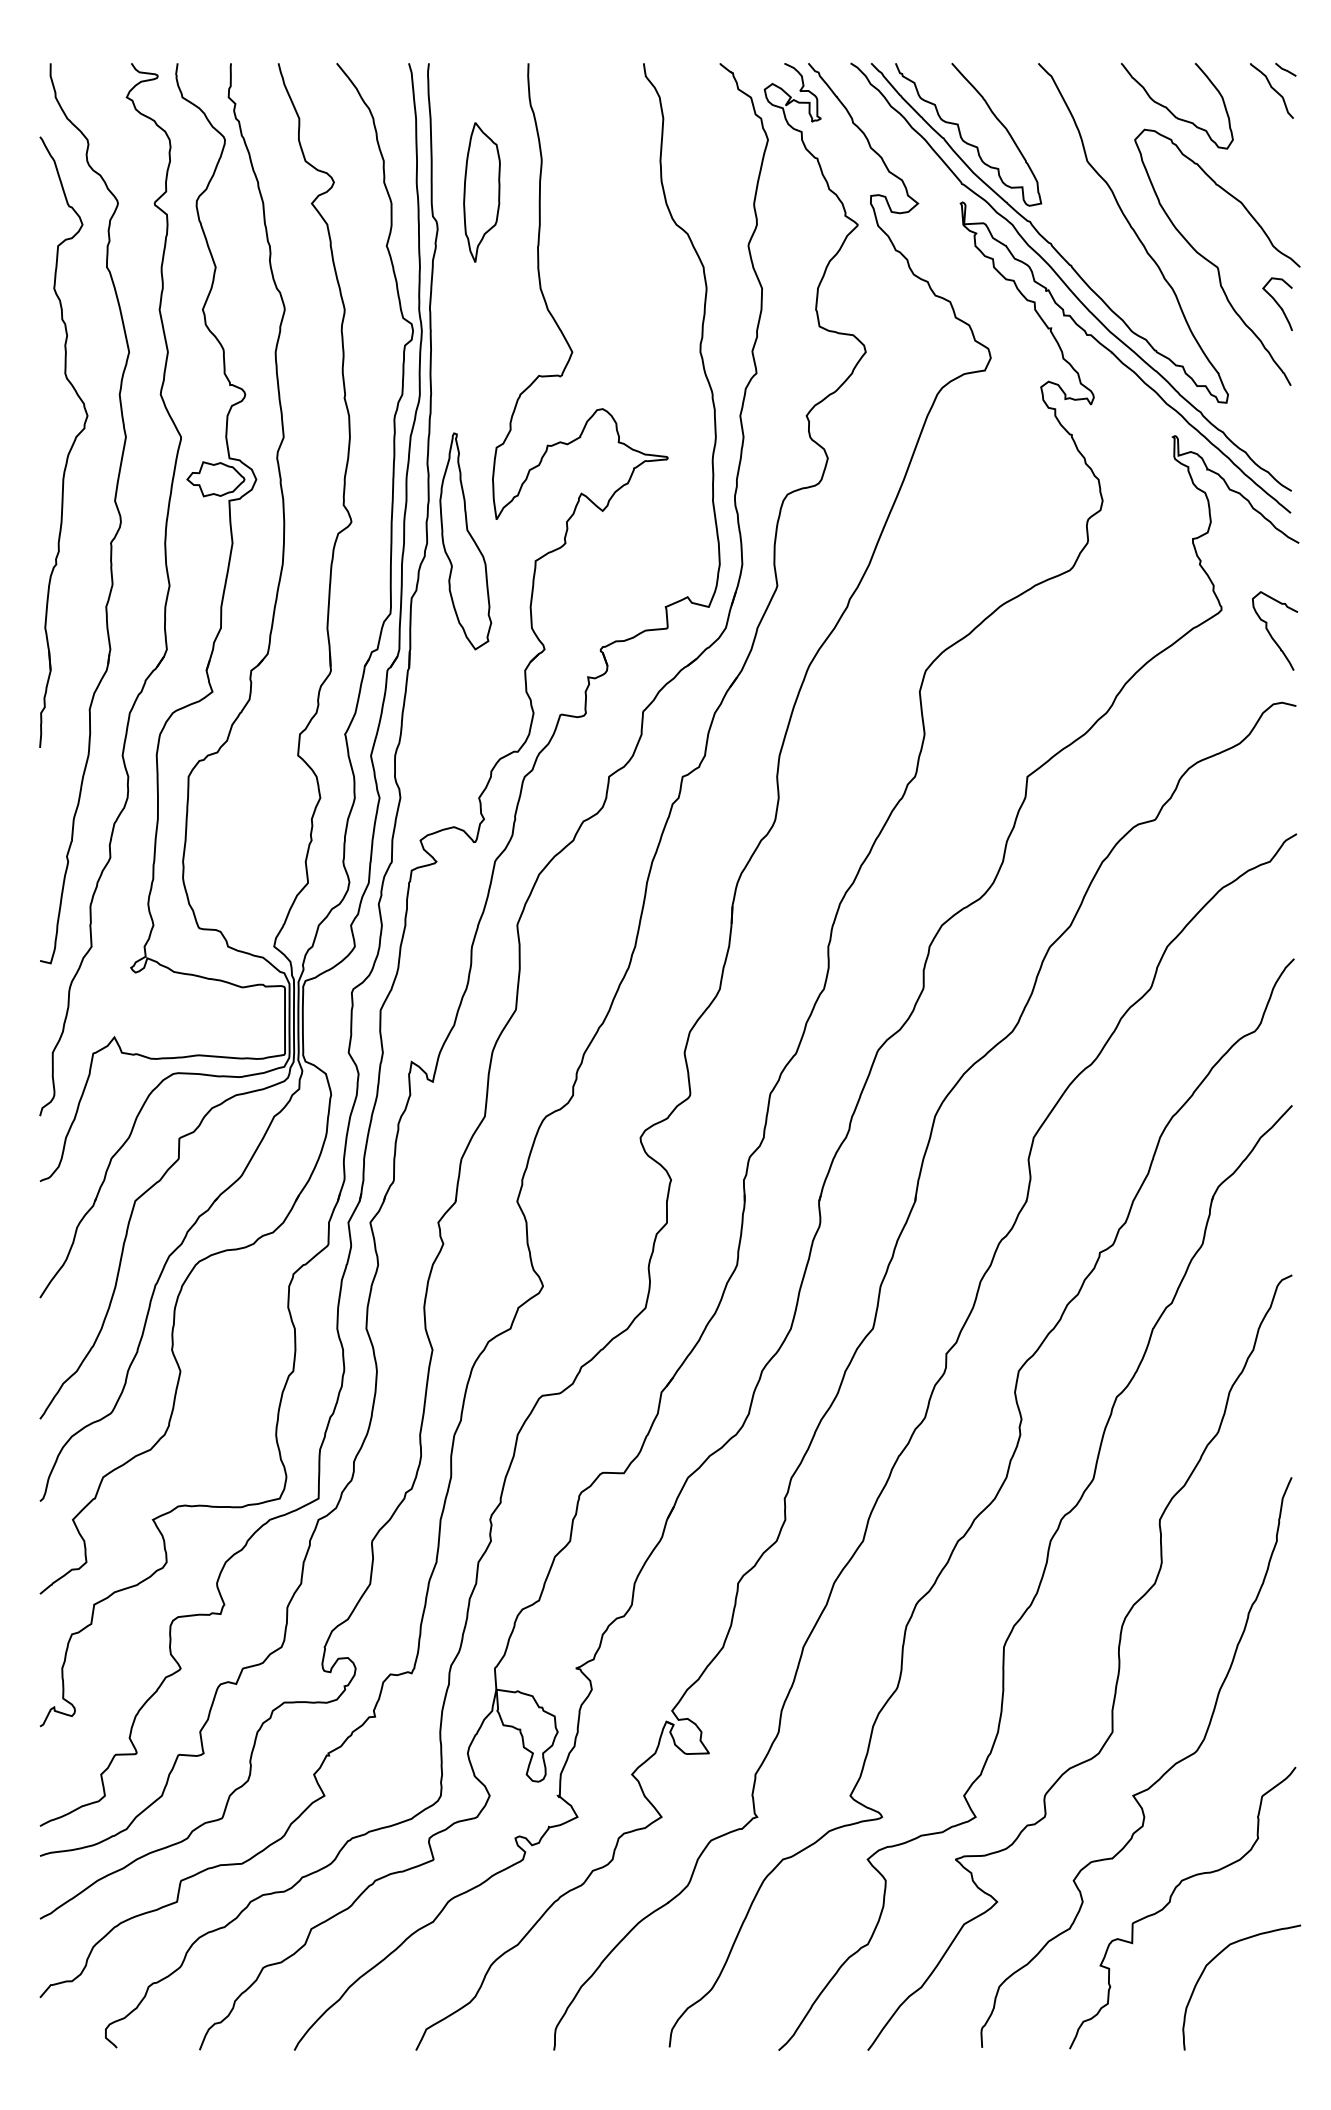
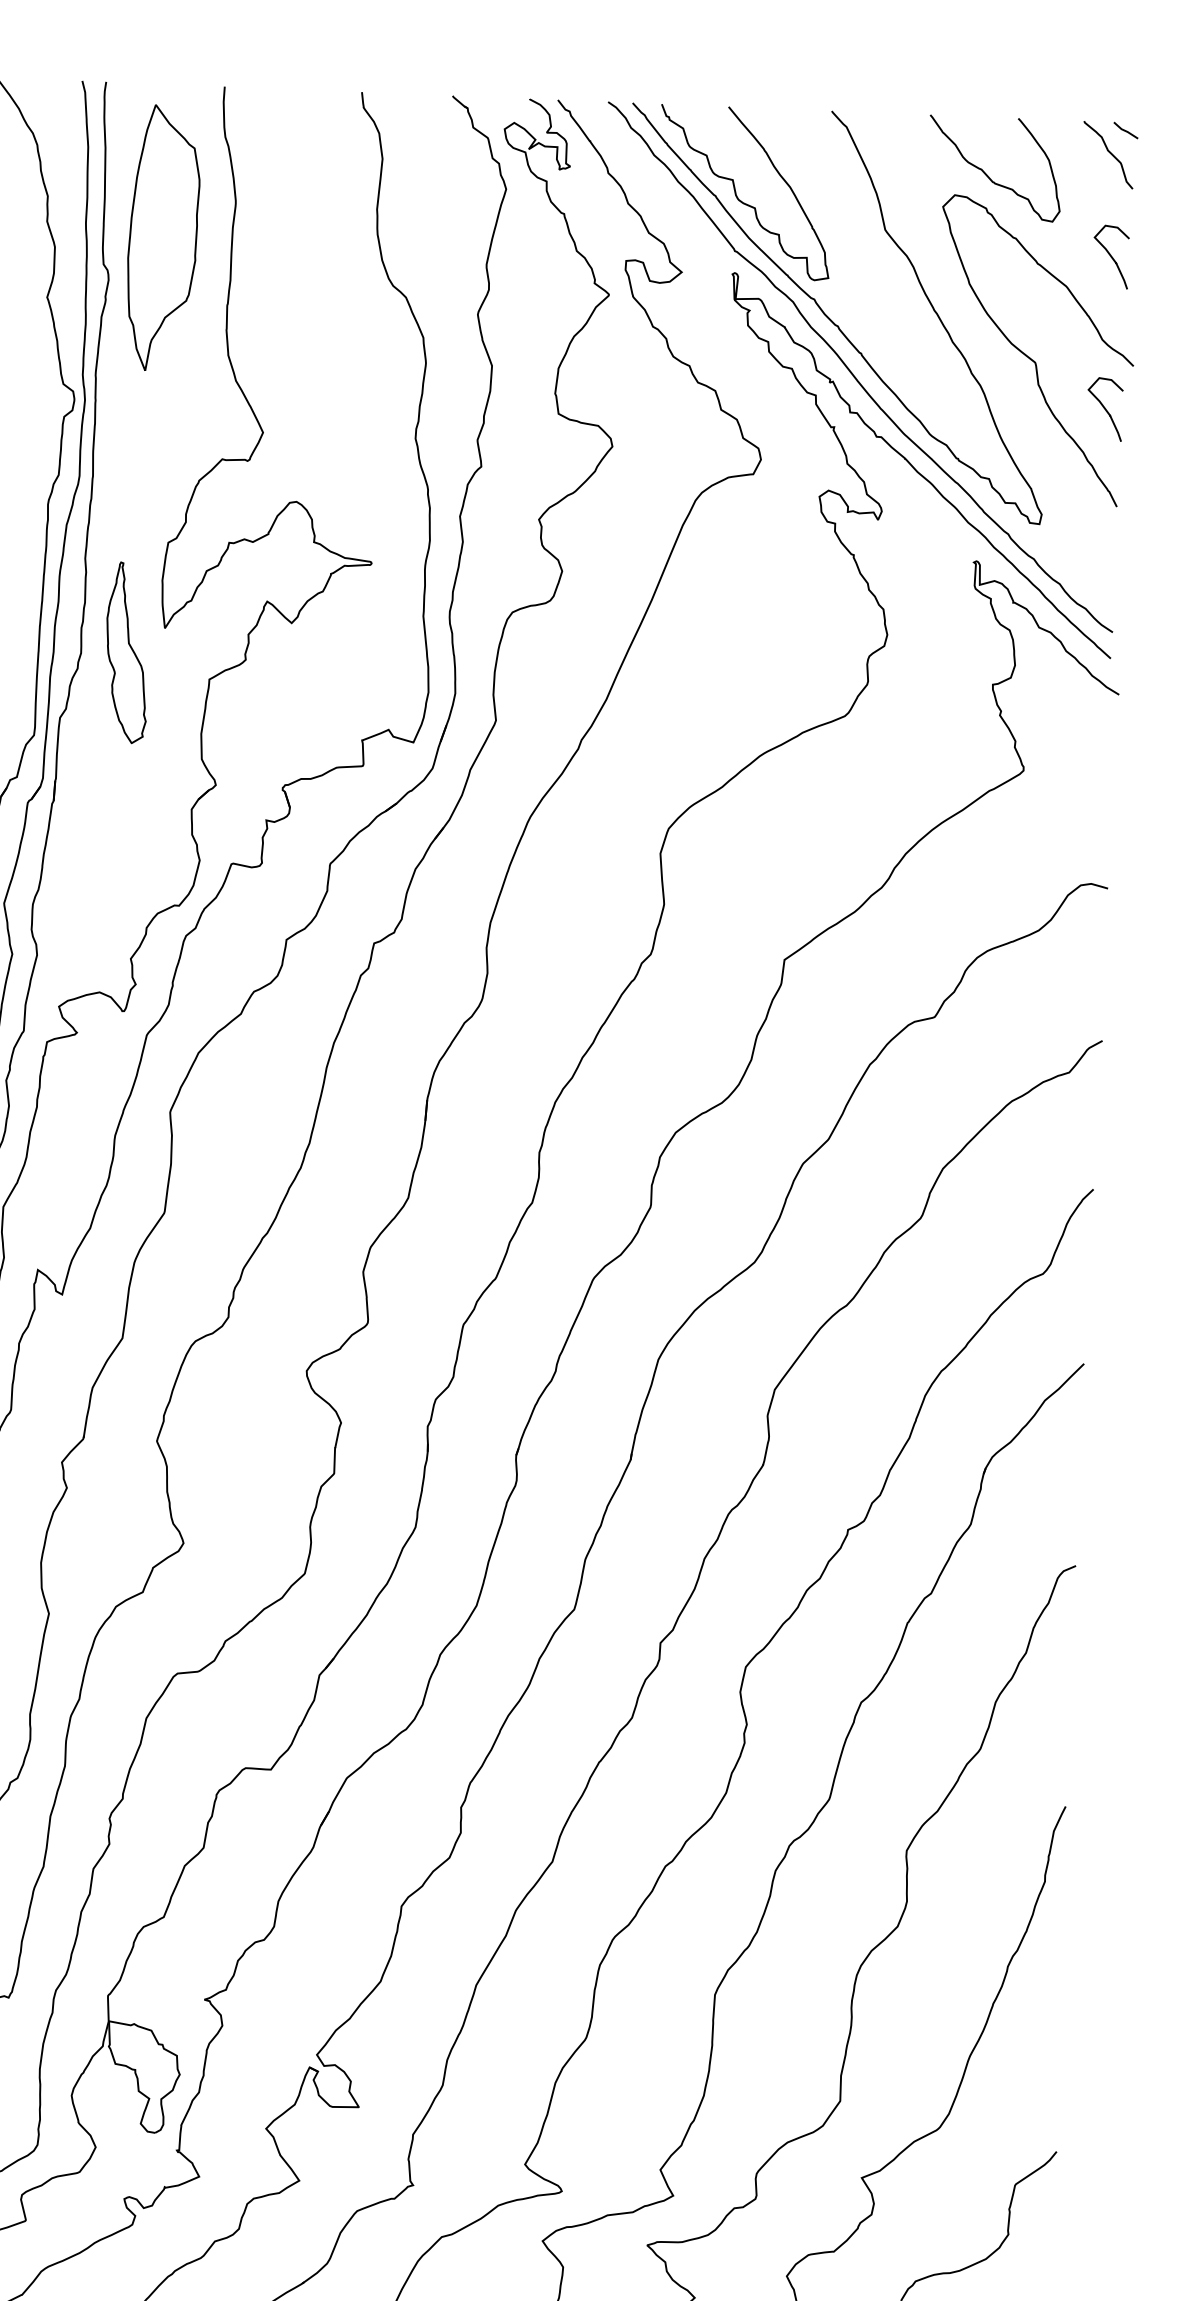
curve: (1277, 176) -> (1110, 257), added
part: (481, 192) -> (162, 238), size x1.6
part: (465, 541) -> (126, 652), size x0.7
curve: (1271, 634) -> (1081, 802), removed

